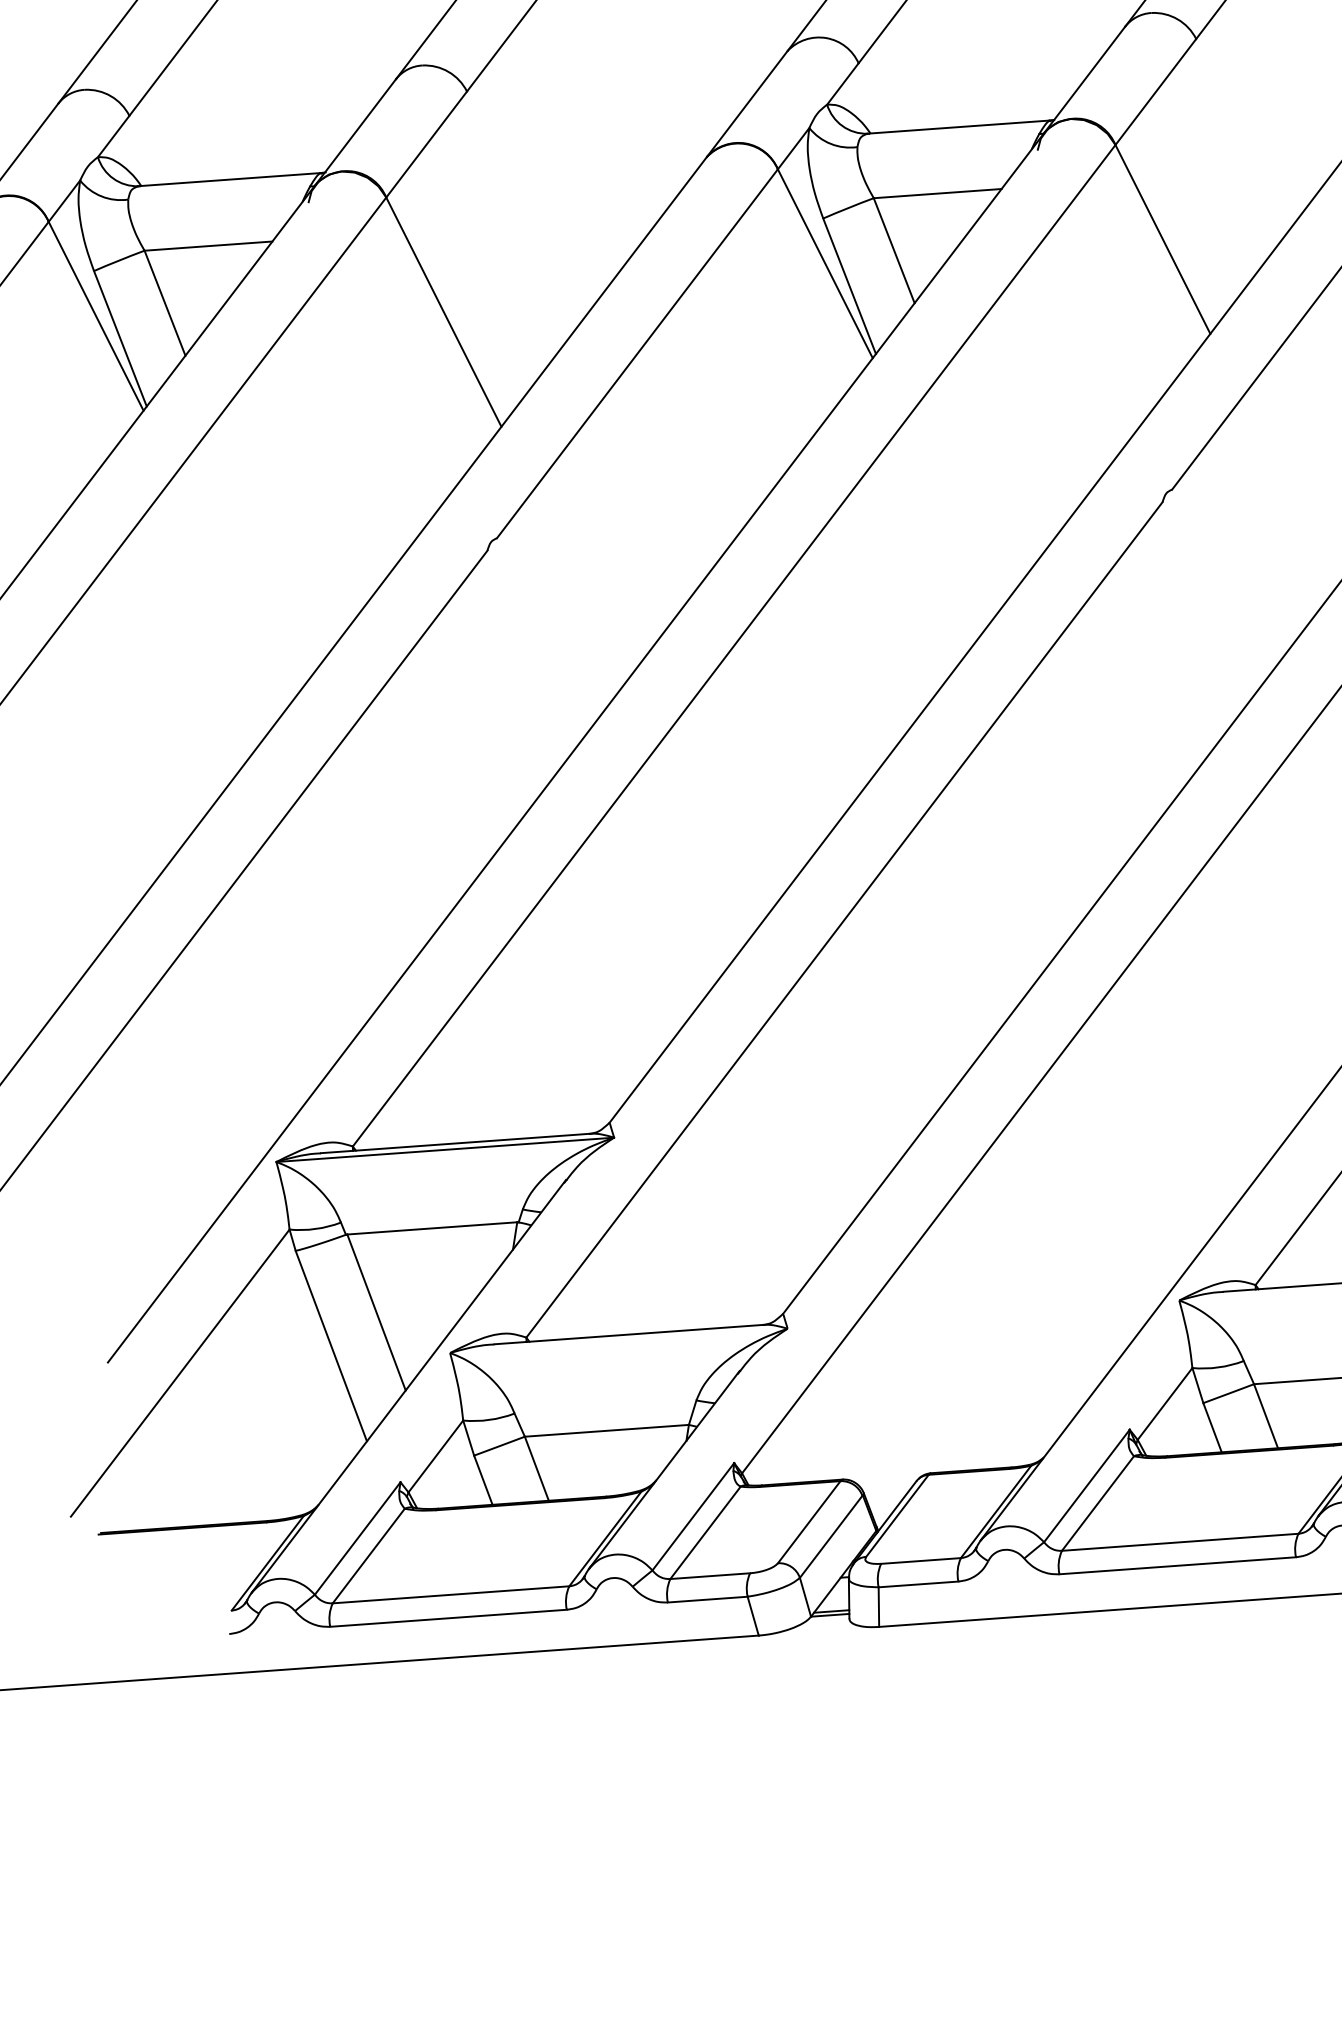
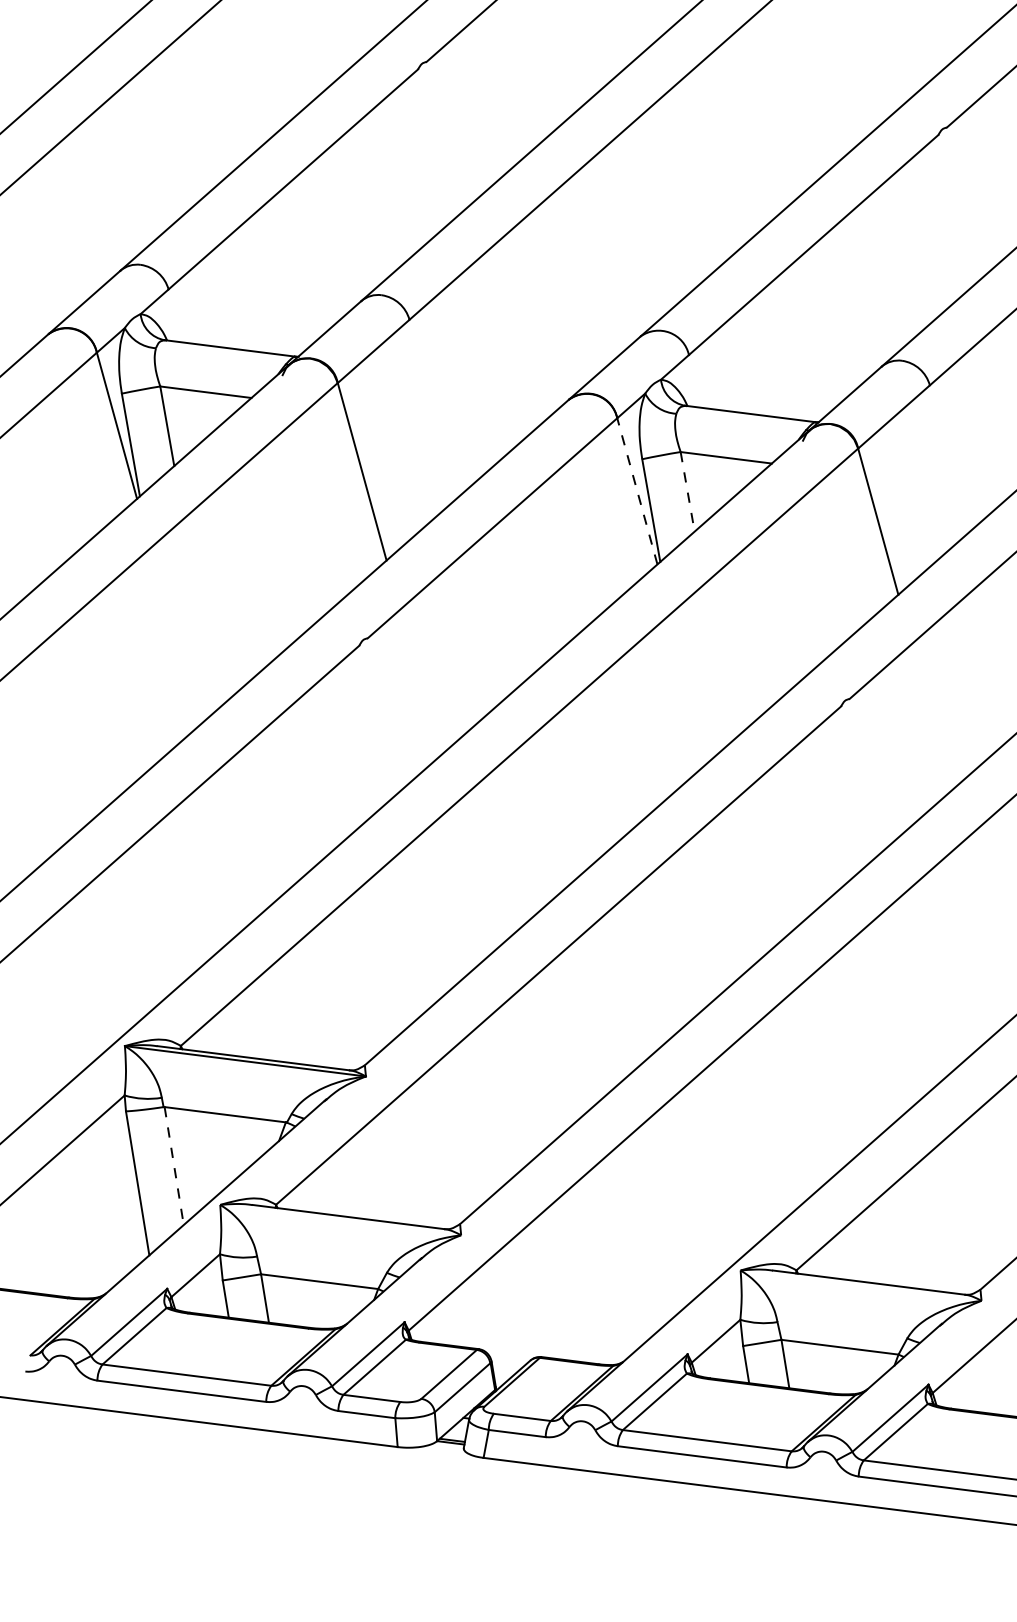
line: (894, 251) -> (687, 492), solid -> dashed
line: (825, 263) -> (637, 491), solid -> dashed
line: (377, 1313) -> (174, 1166), solid -> dashed

